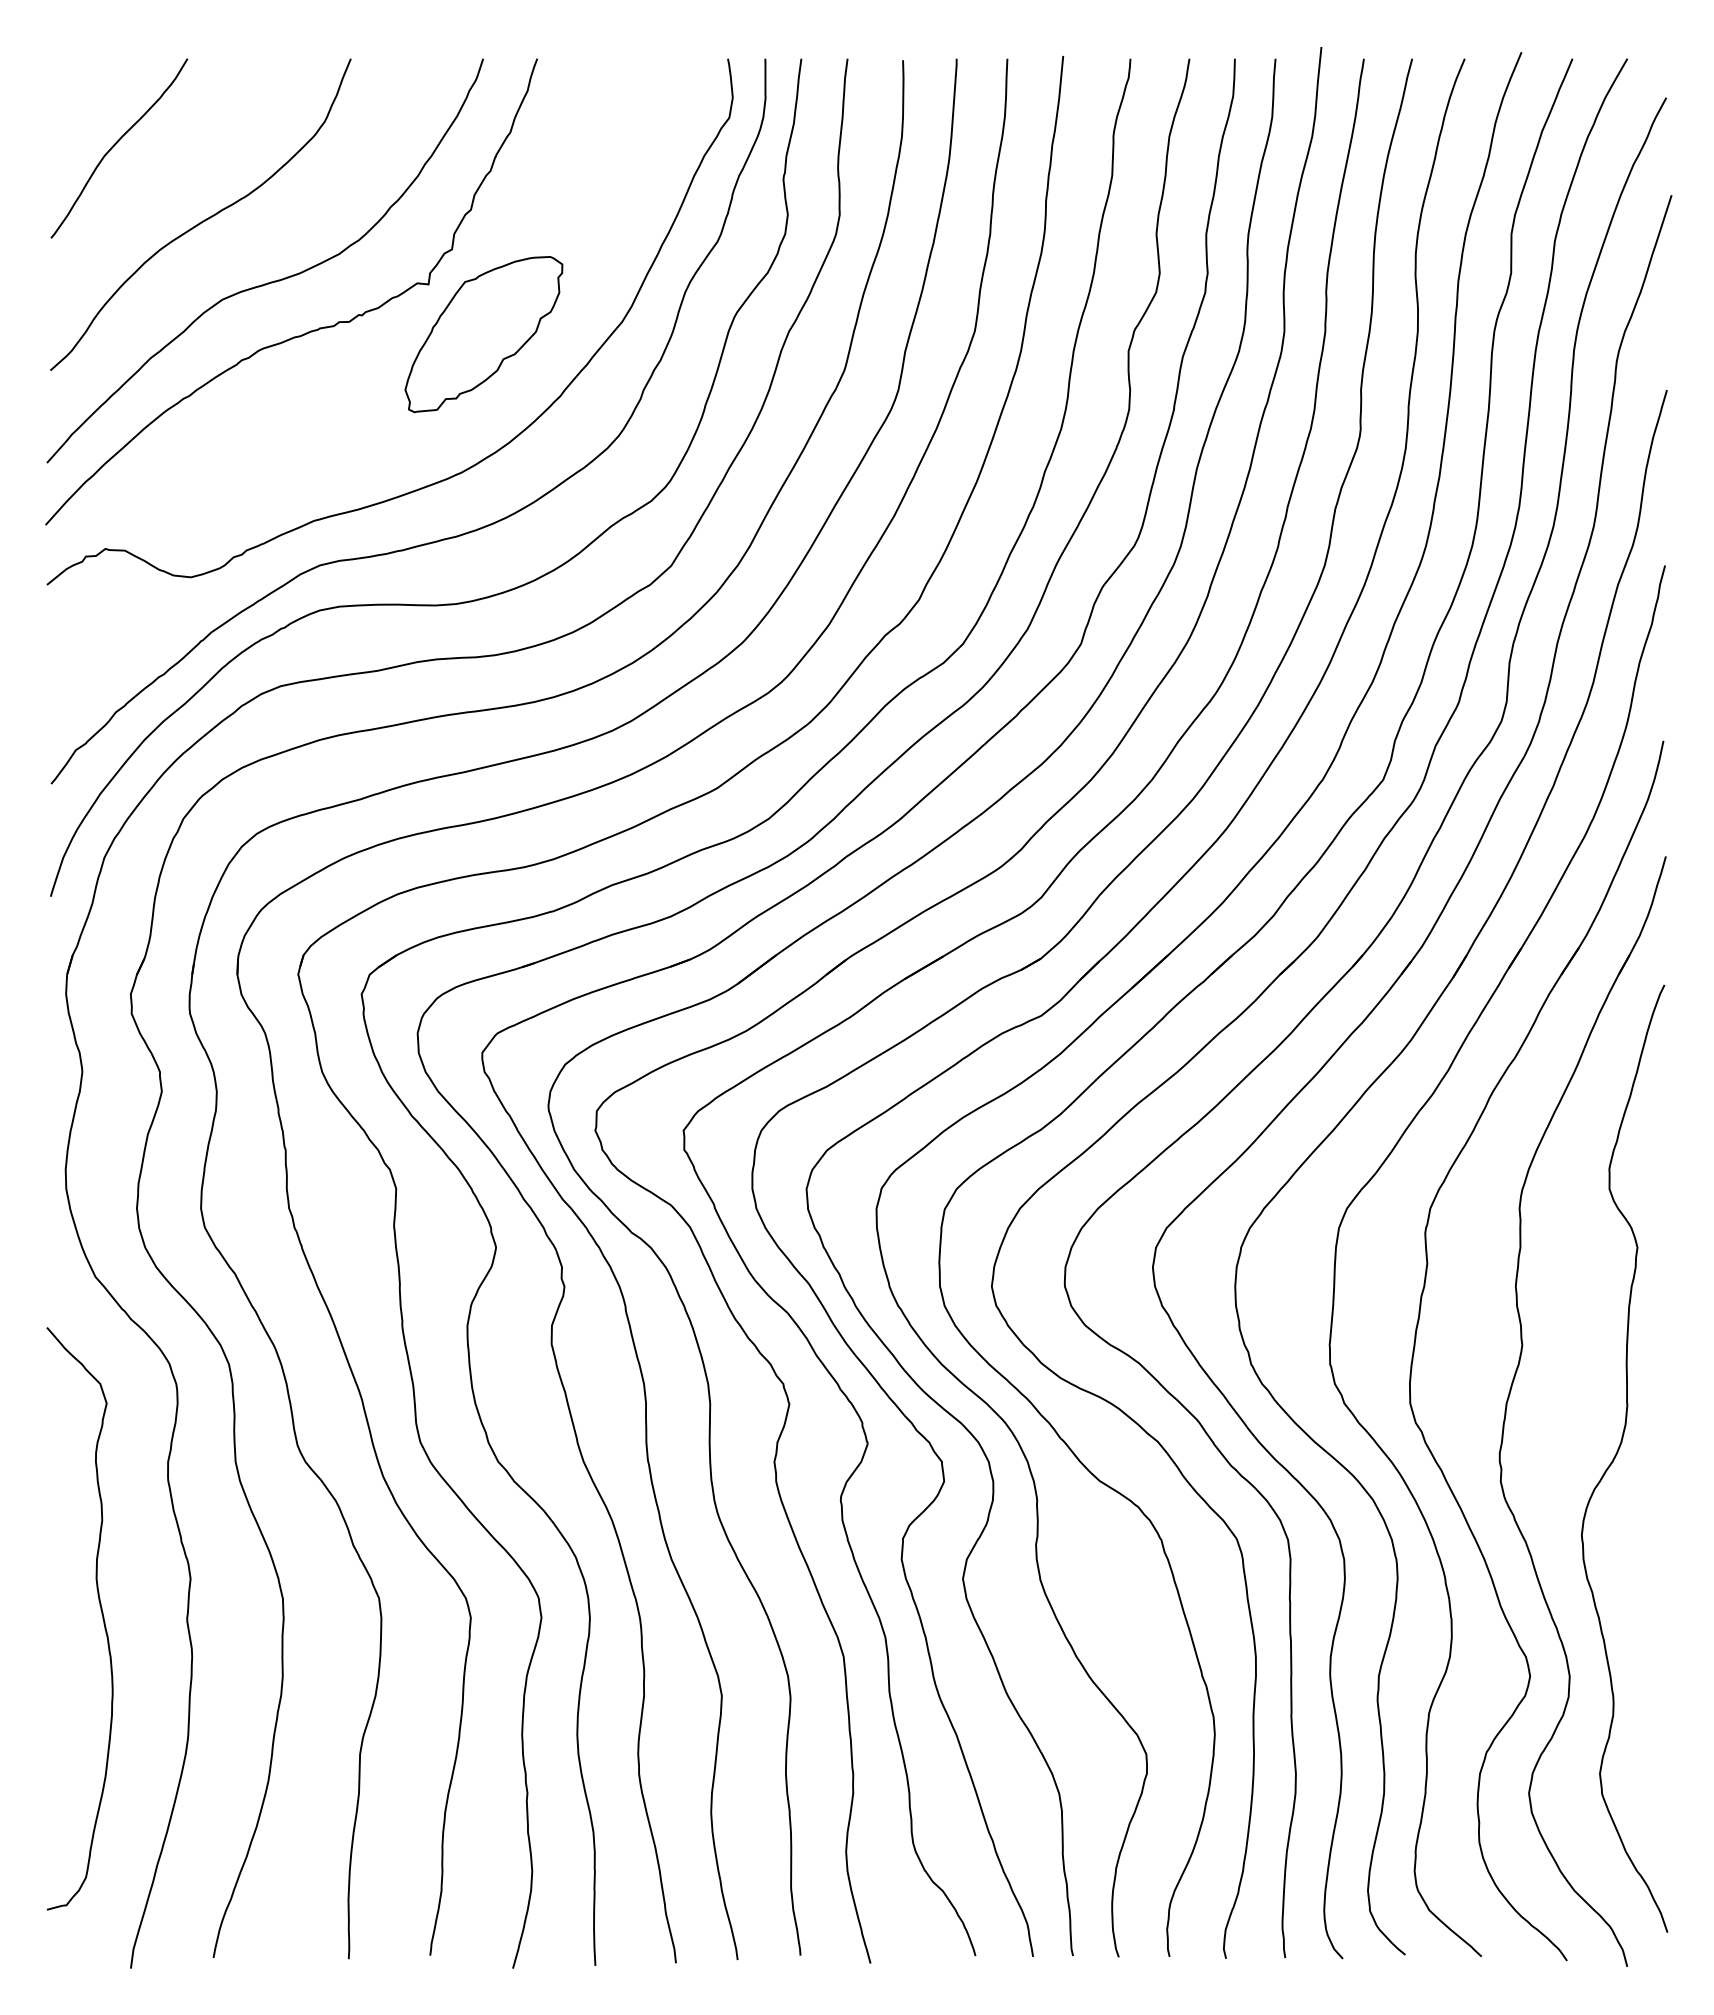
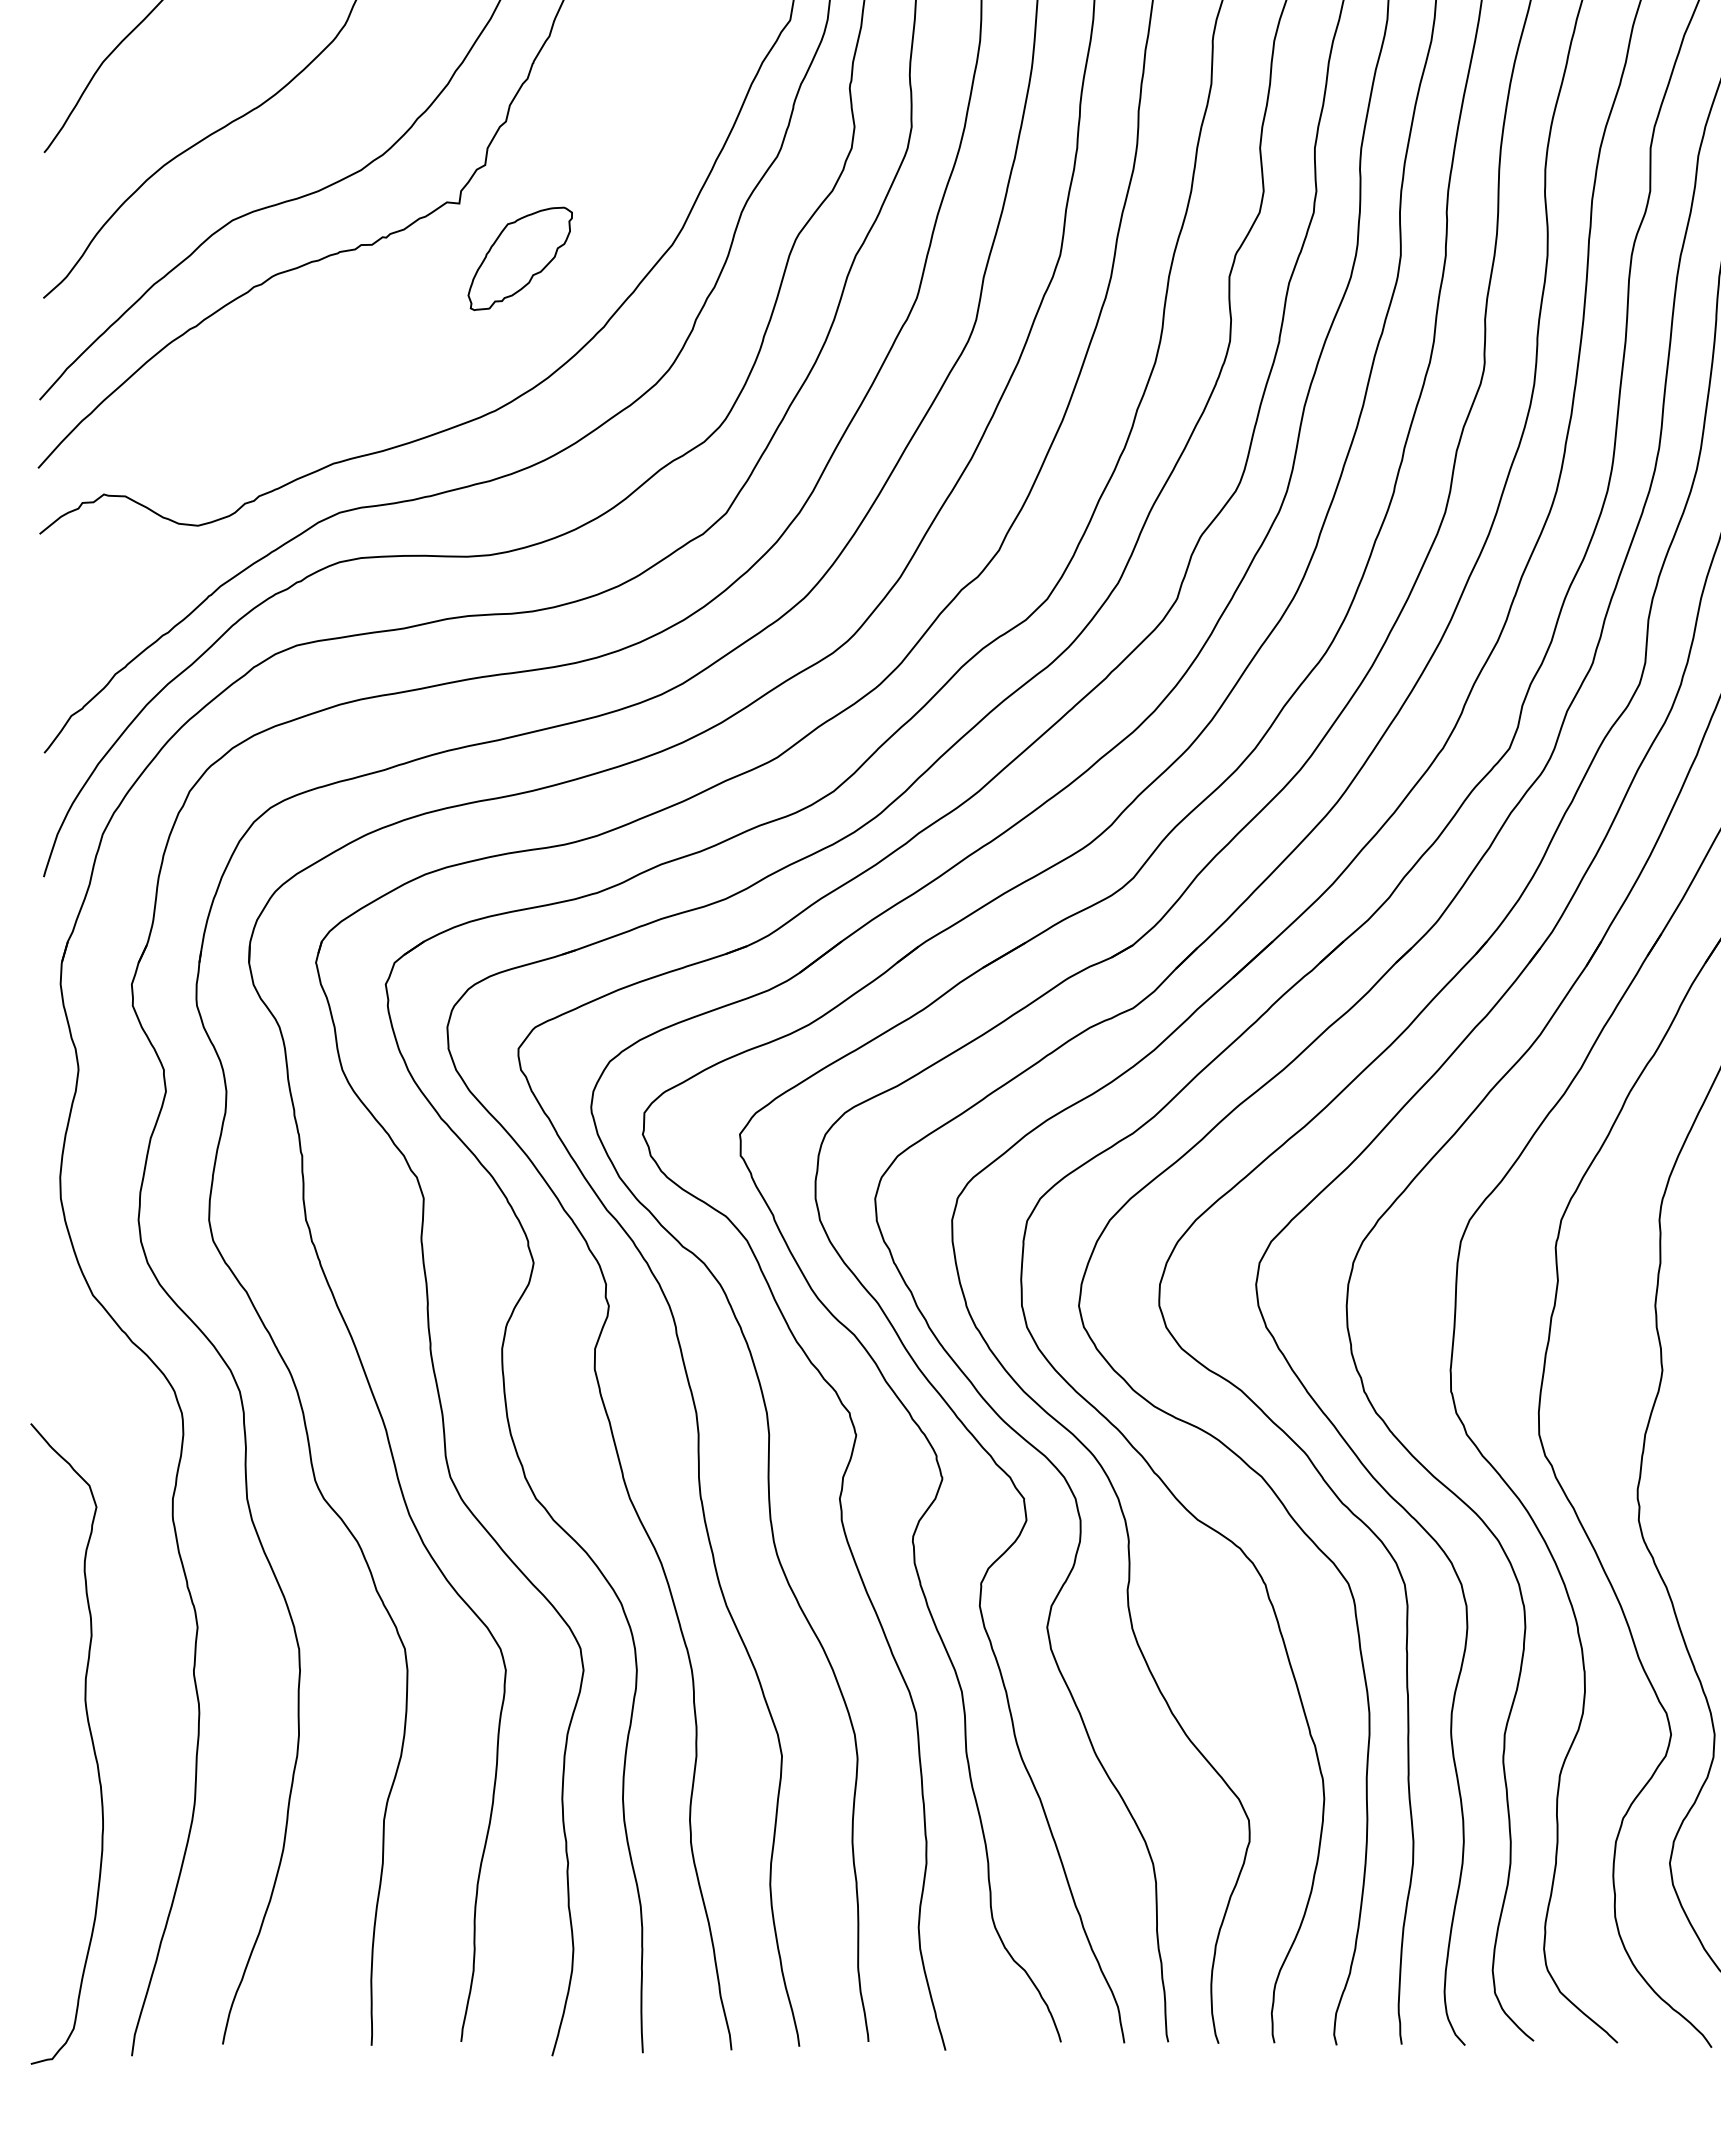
part: (483, 334) -> (519, 258), size x0.6
curve: (101, 1614) -> (90, 1739), moved

